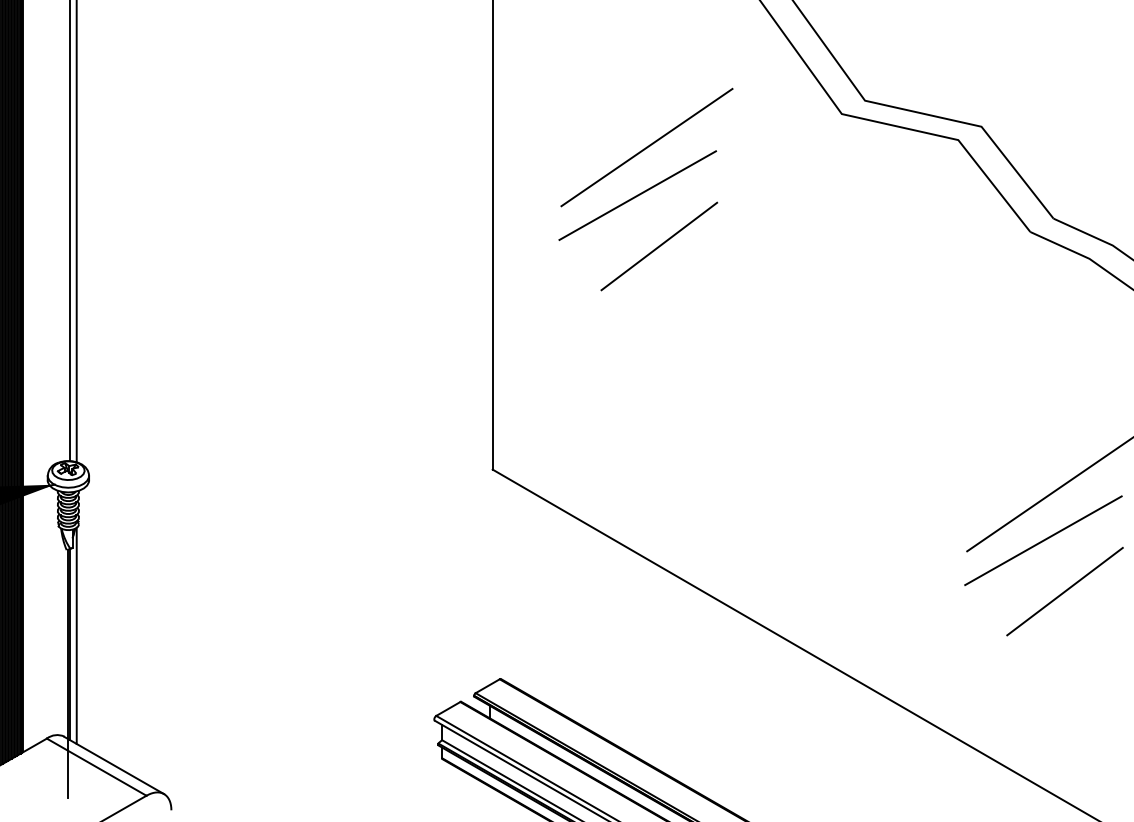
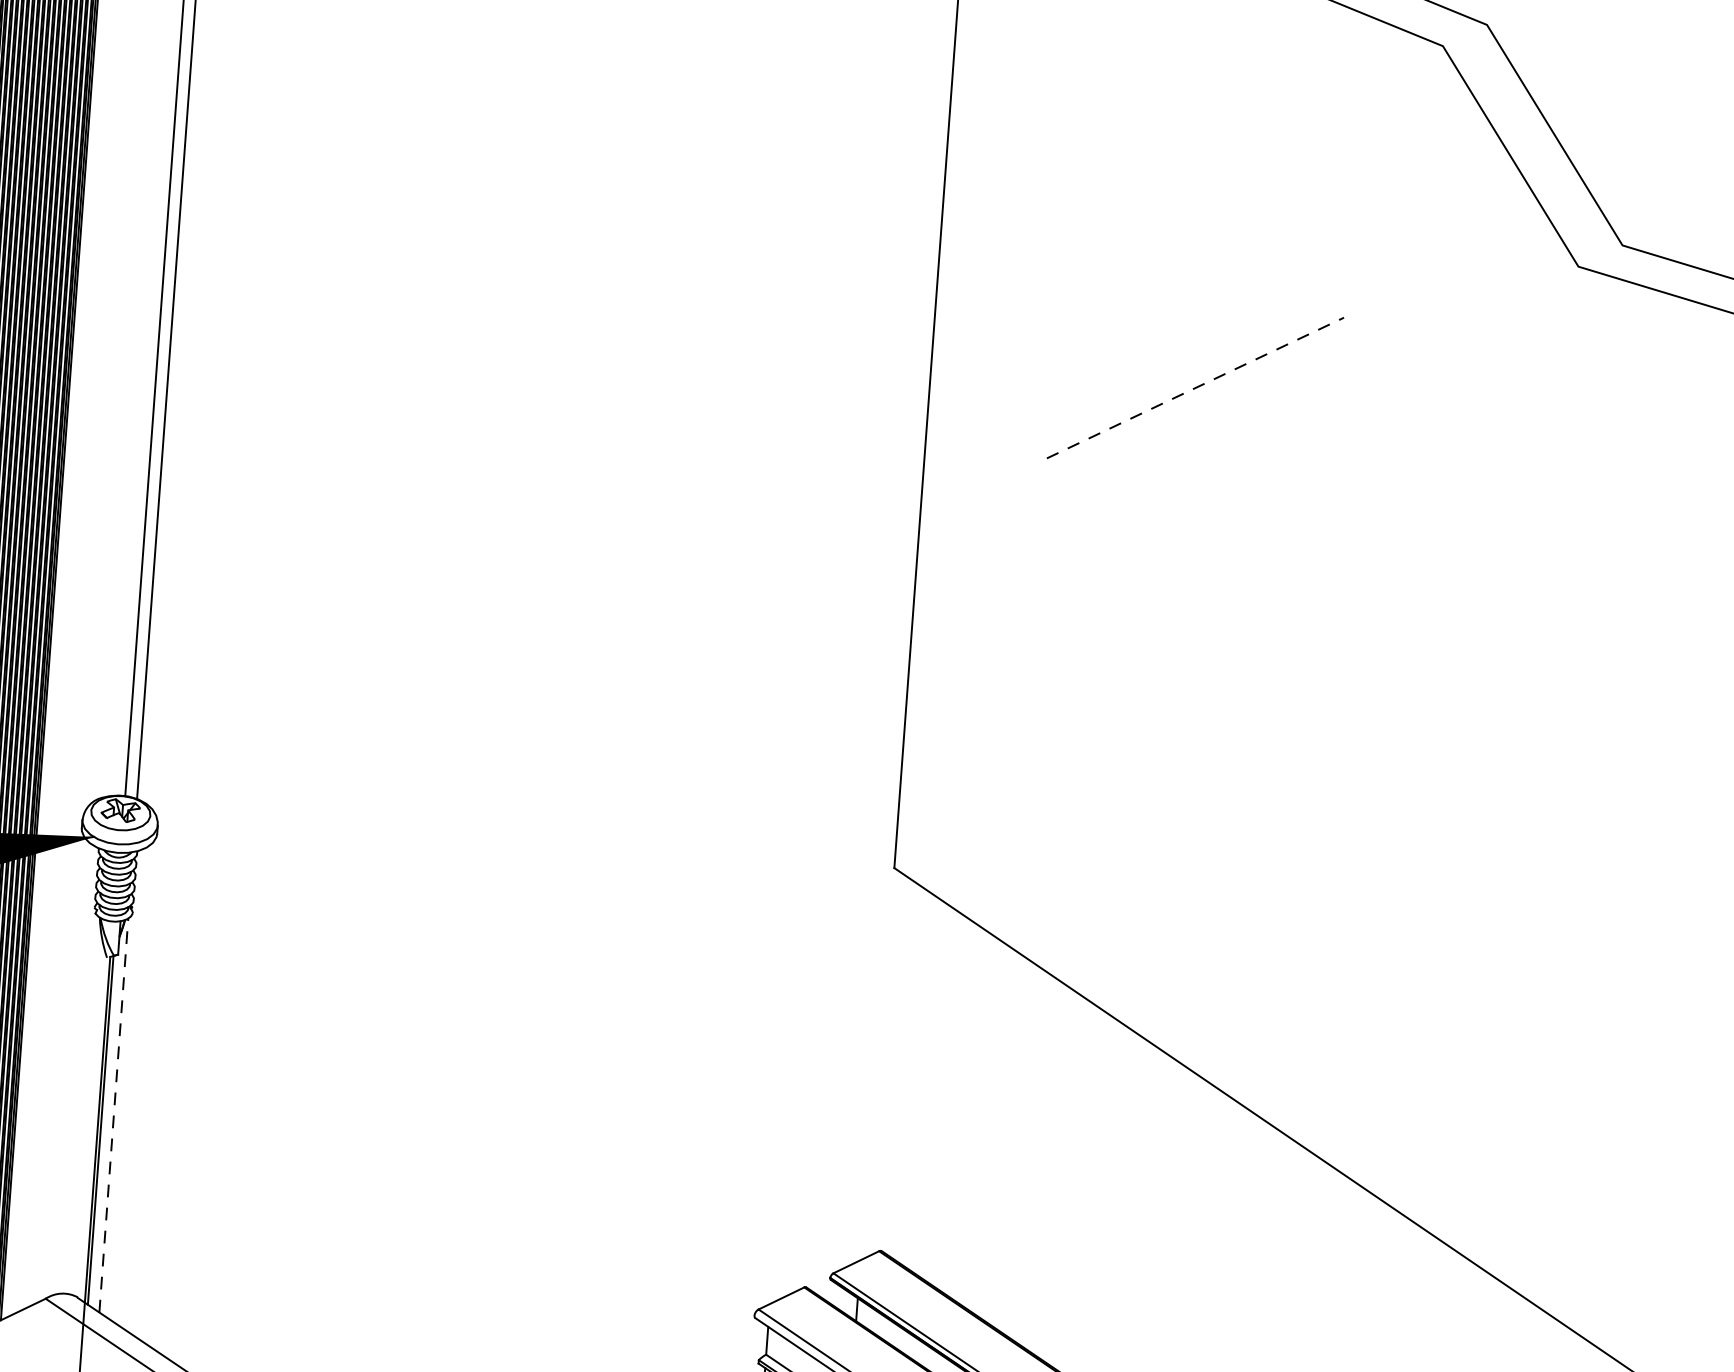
line: (646, 147) -> (1217, 301), removed
line: (637, 195) -> (1195, 387), solid -> dashed
line: (659, 246) -> (1228, 483), removed
line: (76, 635) -> (113, 1114), solid -> dashed

